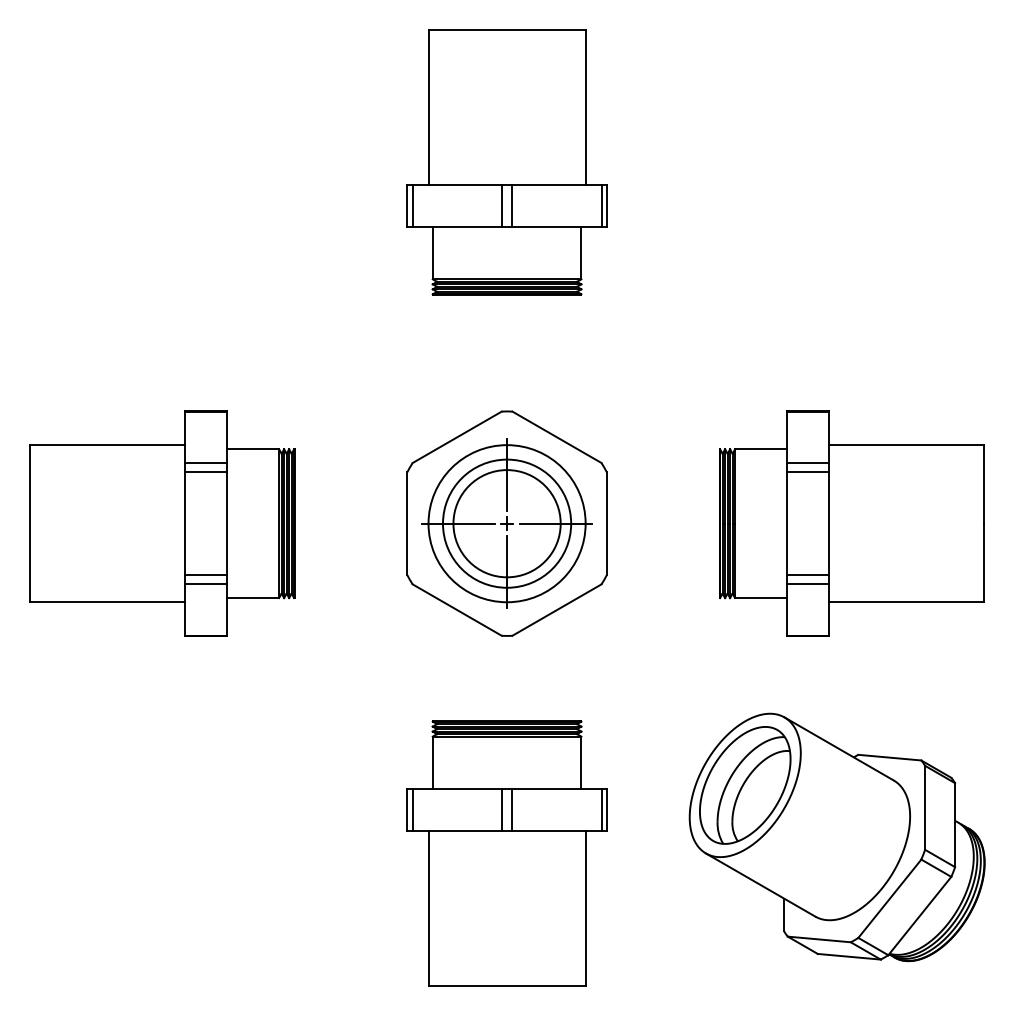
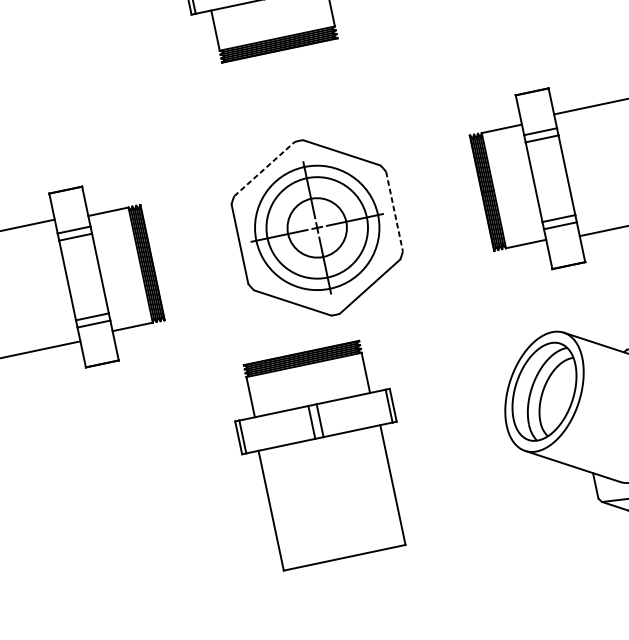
line: (457, 437) -> (264, 169), solid -> dashed
circle: (506, 523) -> (316, 227), size x0.7
line: (606, 524) -> (394, 212), solid -> dashed
part: (506, 853) -> (322, 455), moved

